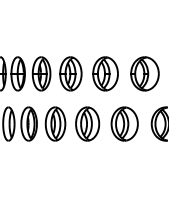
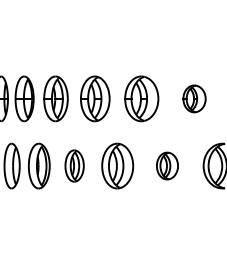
part: (144, 73) -> (194, 98), size x0.6
part: (55, 123) -> (74, 165), size x0.7
part: (124, 123) -> (167, 165), size x0.6

